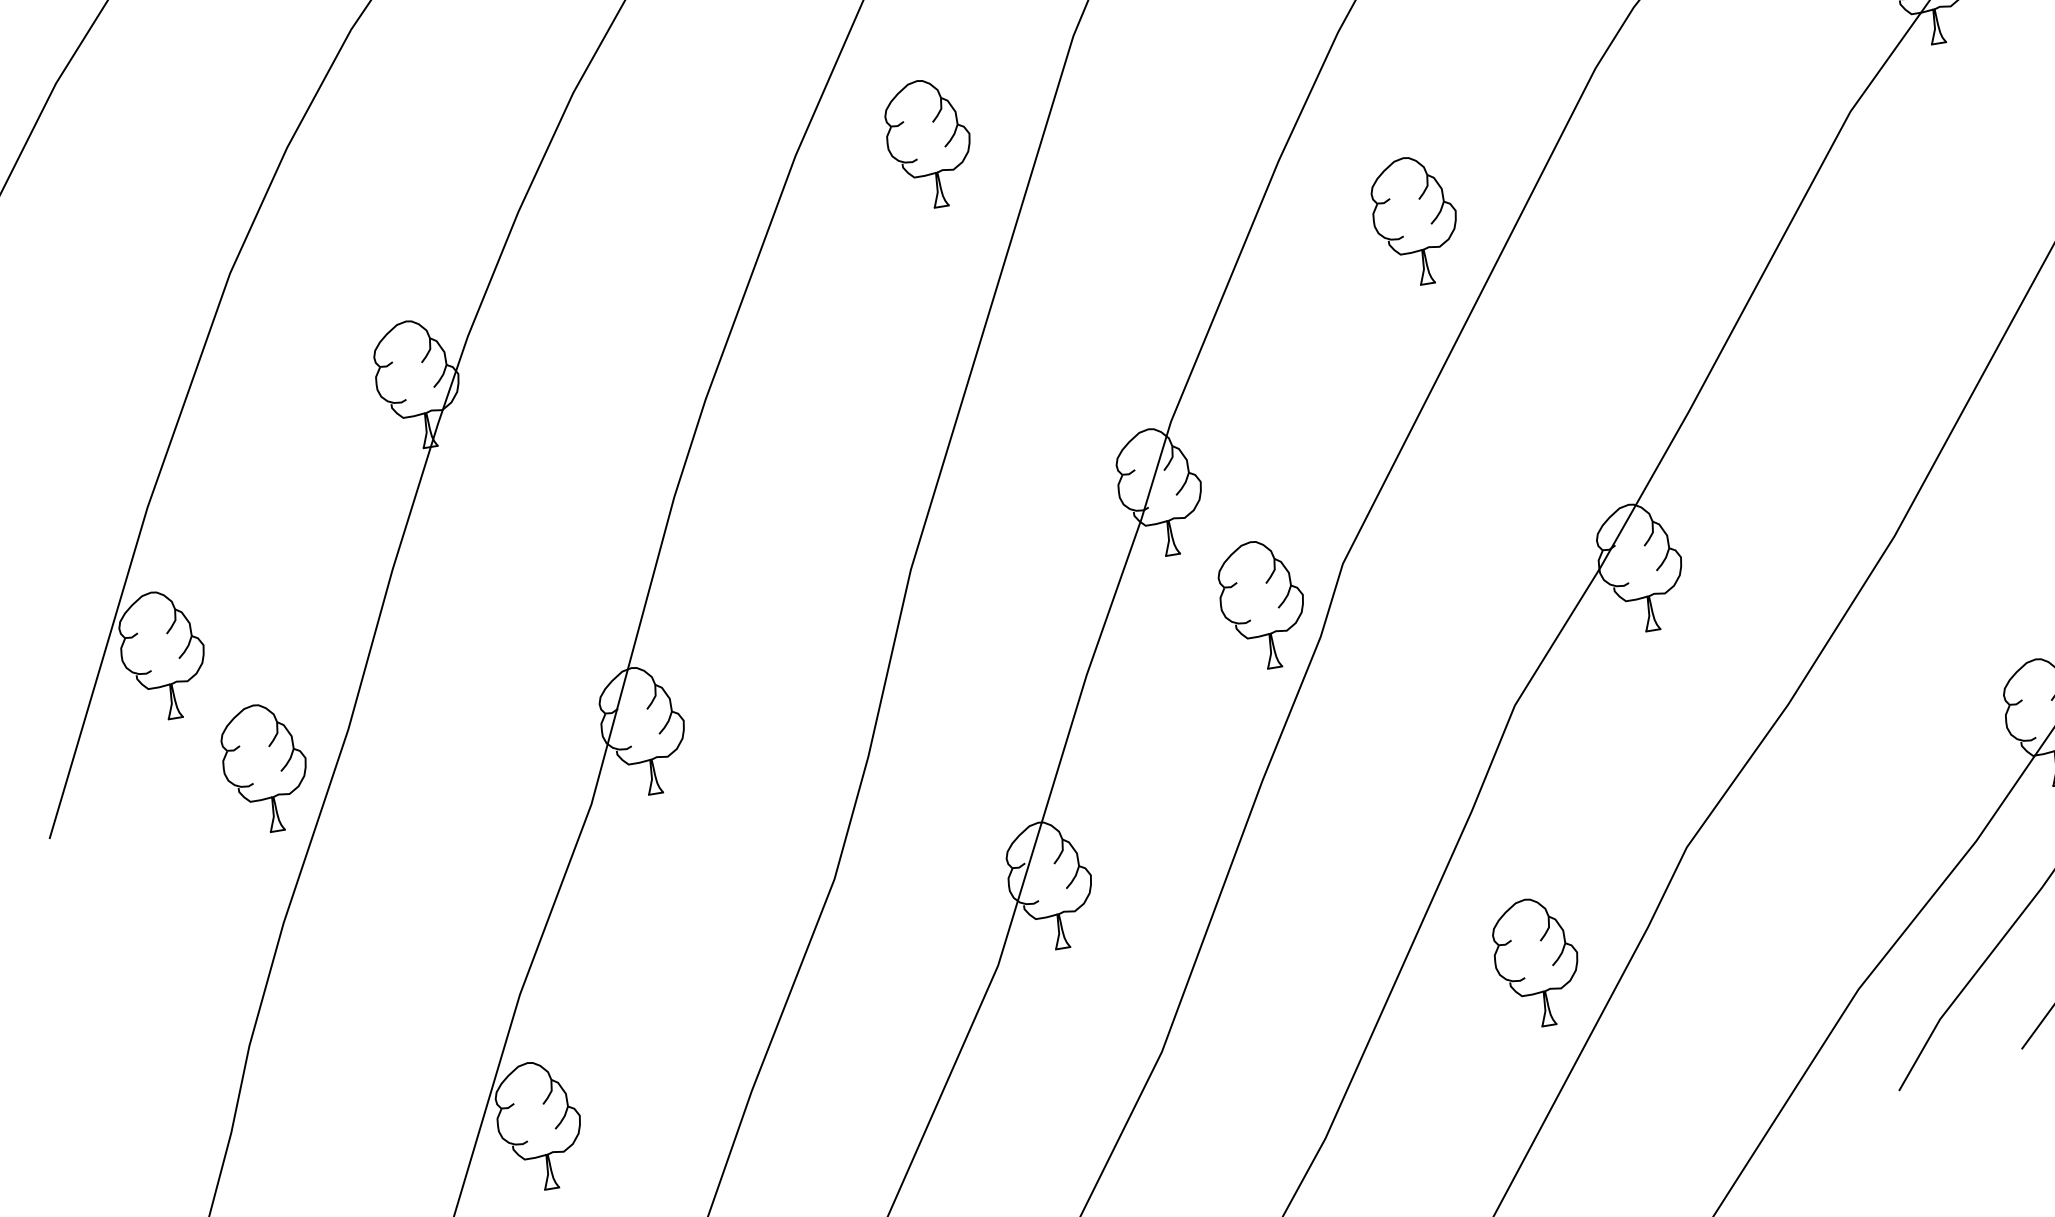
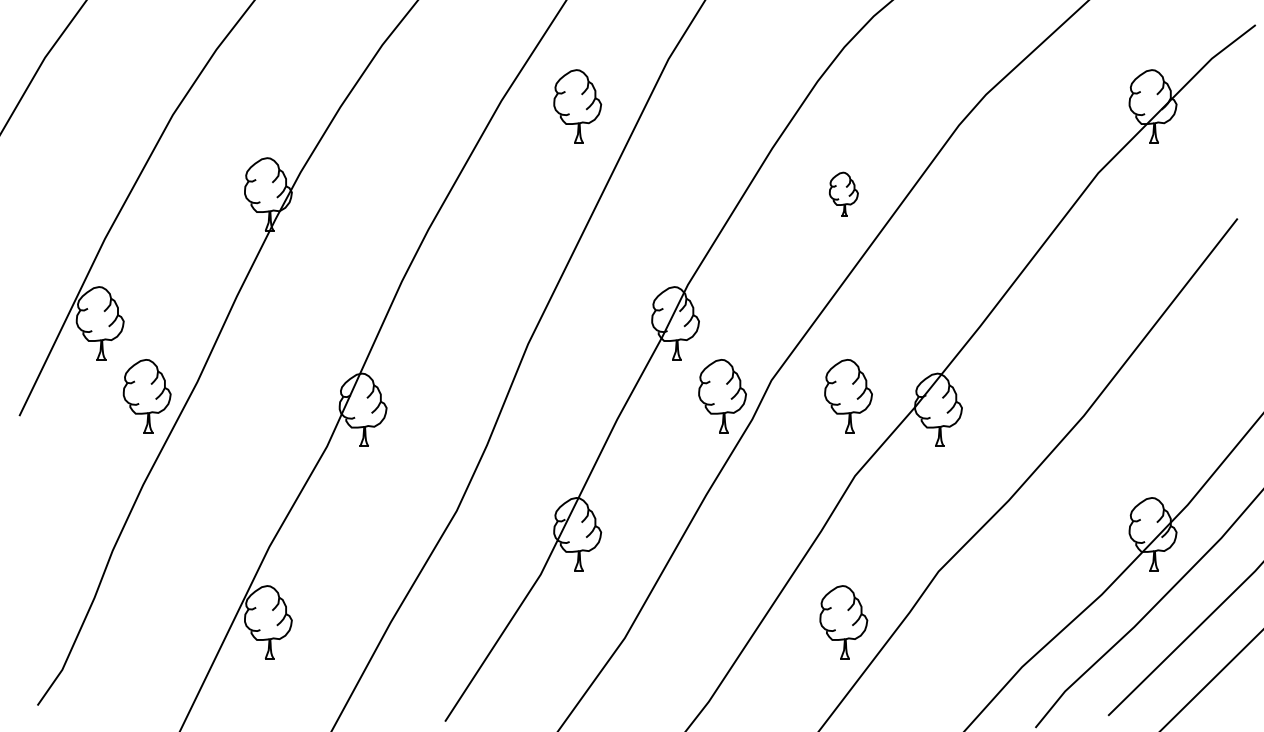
part: (1414, 220) -> (843, 194), size x0.6
part: (1480, 569) -> (848, 396), added

